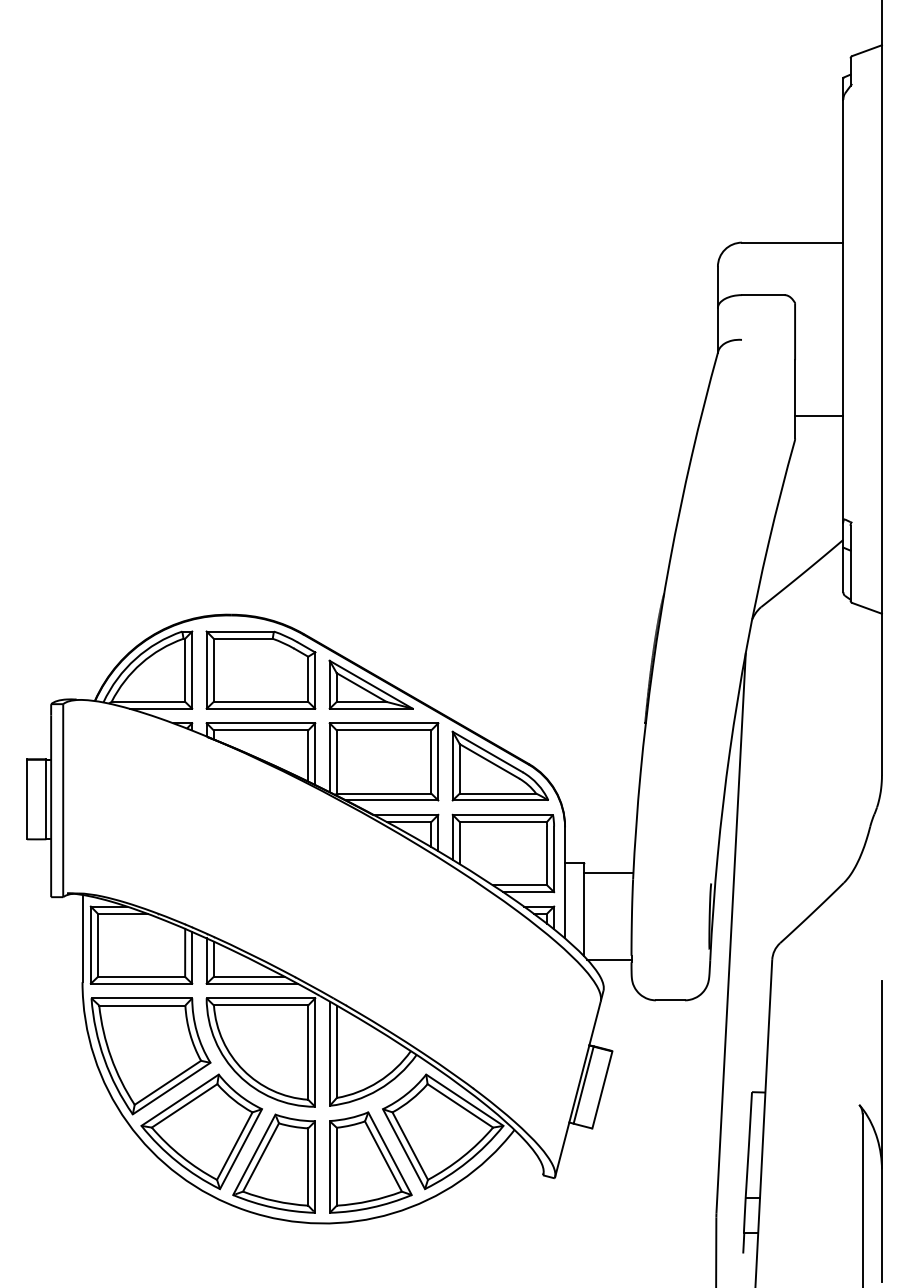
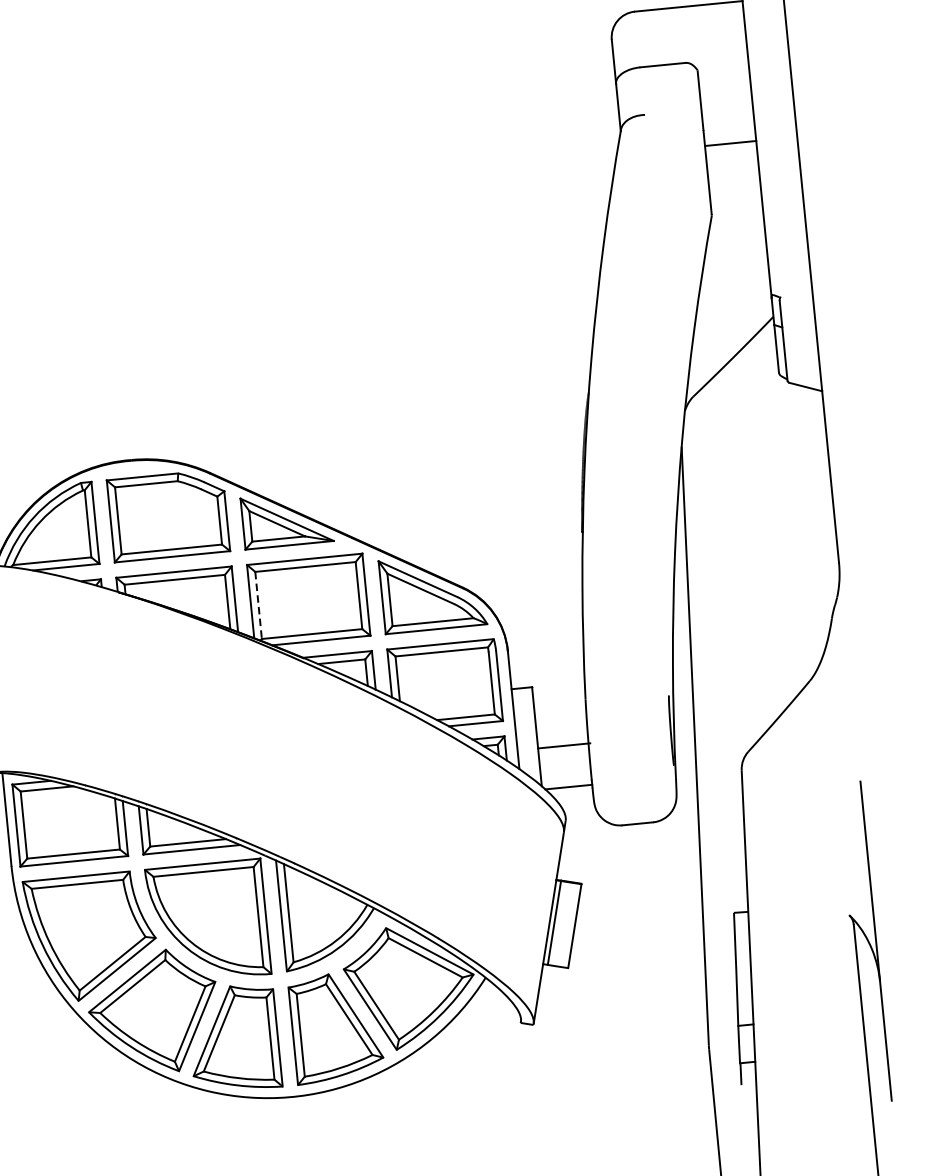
line: (819, 416) -> (730, 143), moved
line: (336, 762) -> (258, 606), solid -> dashed
line: (608, 872) -> (563, 745), moved

